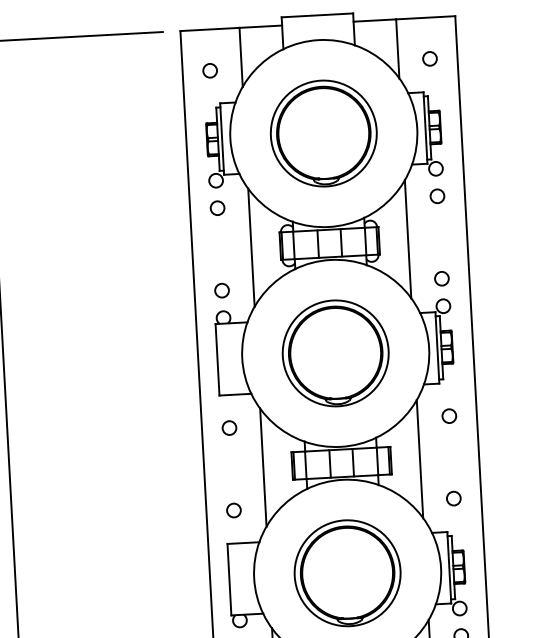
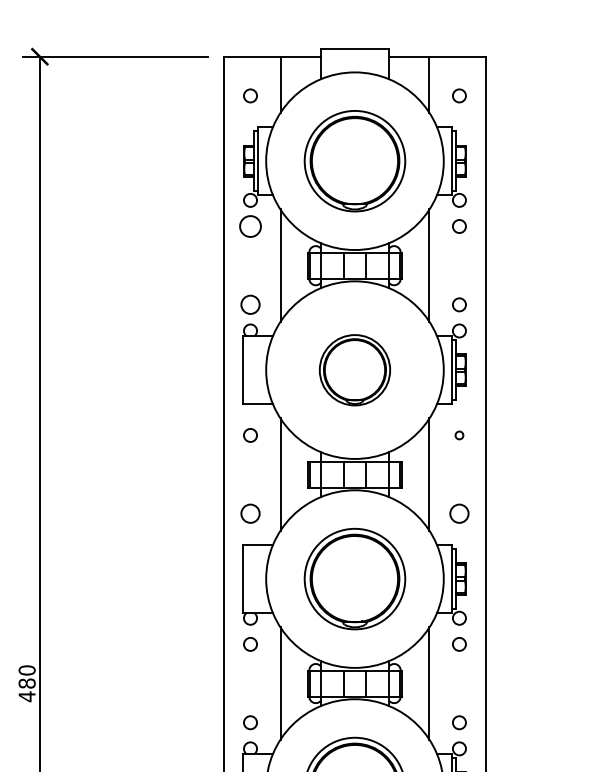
circle: (217, 208) -> (250, 226), size x1.6
circle: (222, 290) -> (250, 304), size x1.4
part: (335, 353) -> (354, 370), size x0.7
circle: (449, 416) -> (459, 435), size x0.6
circle: (453, 498) -> (459, 513), size x1.4
circle: (233, 510) -> (250, 513), size x1.4

